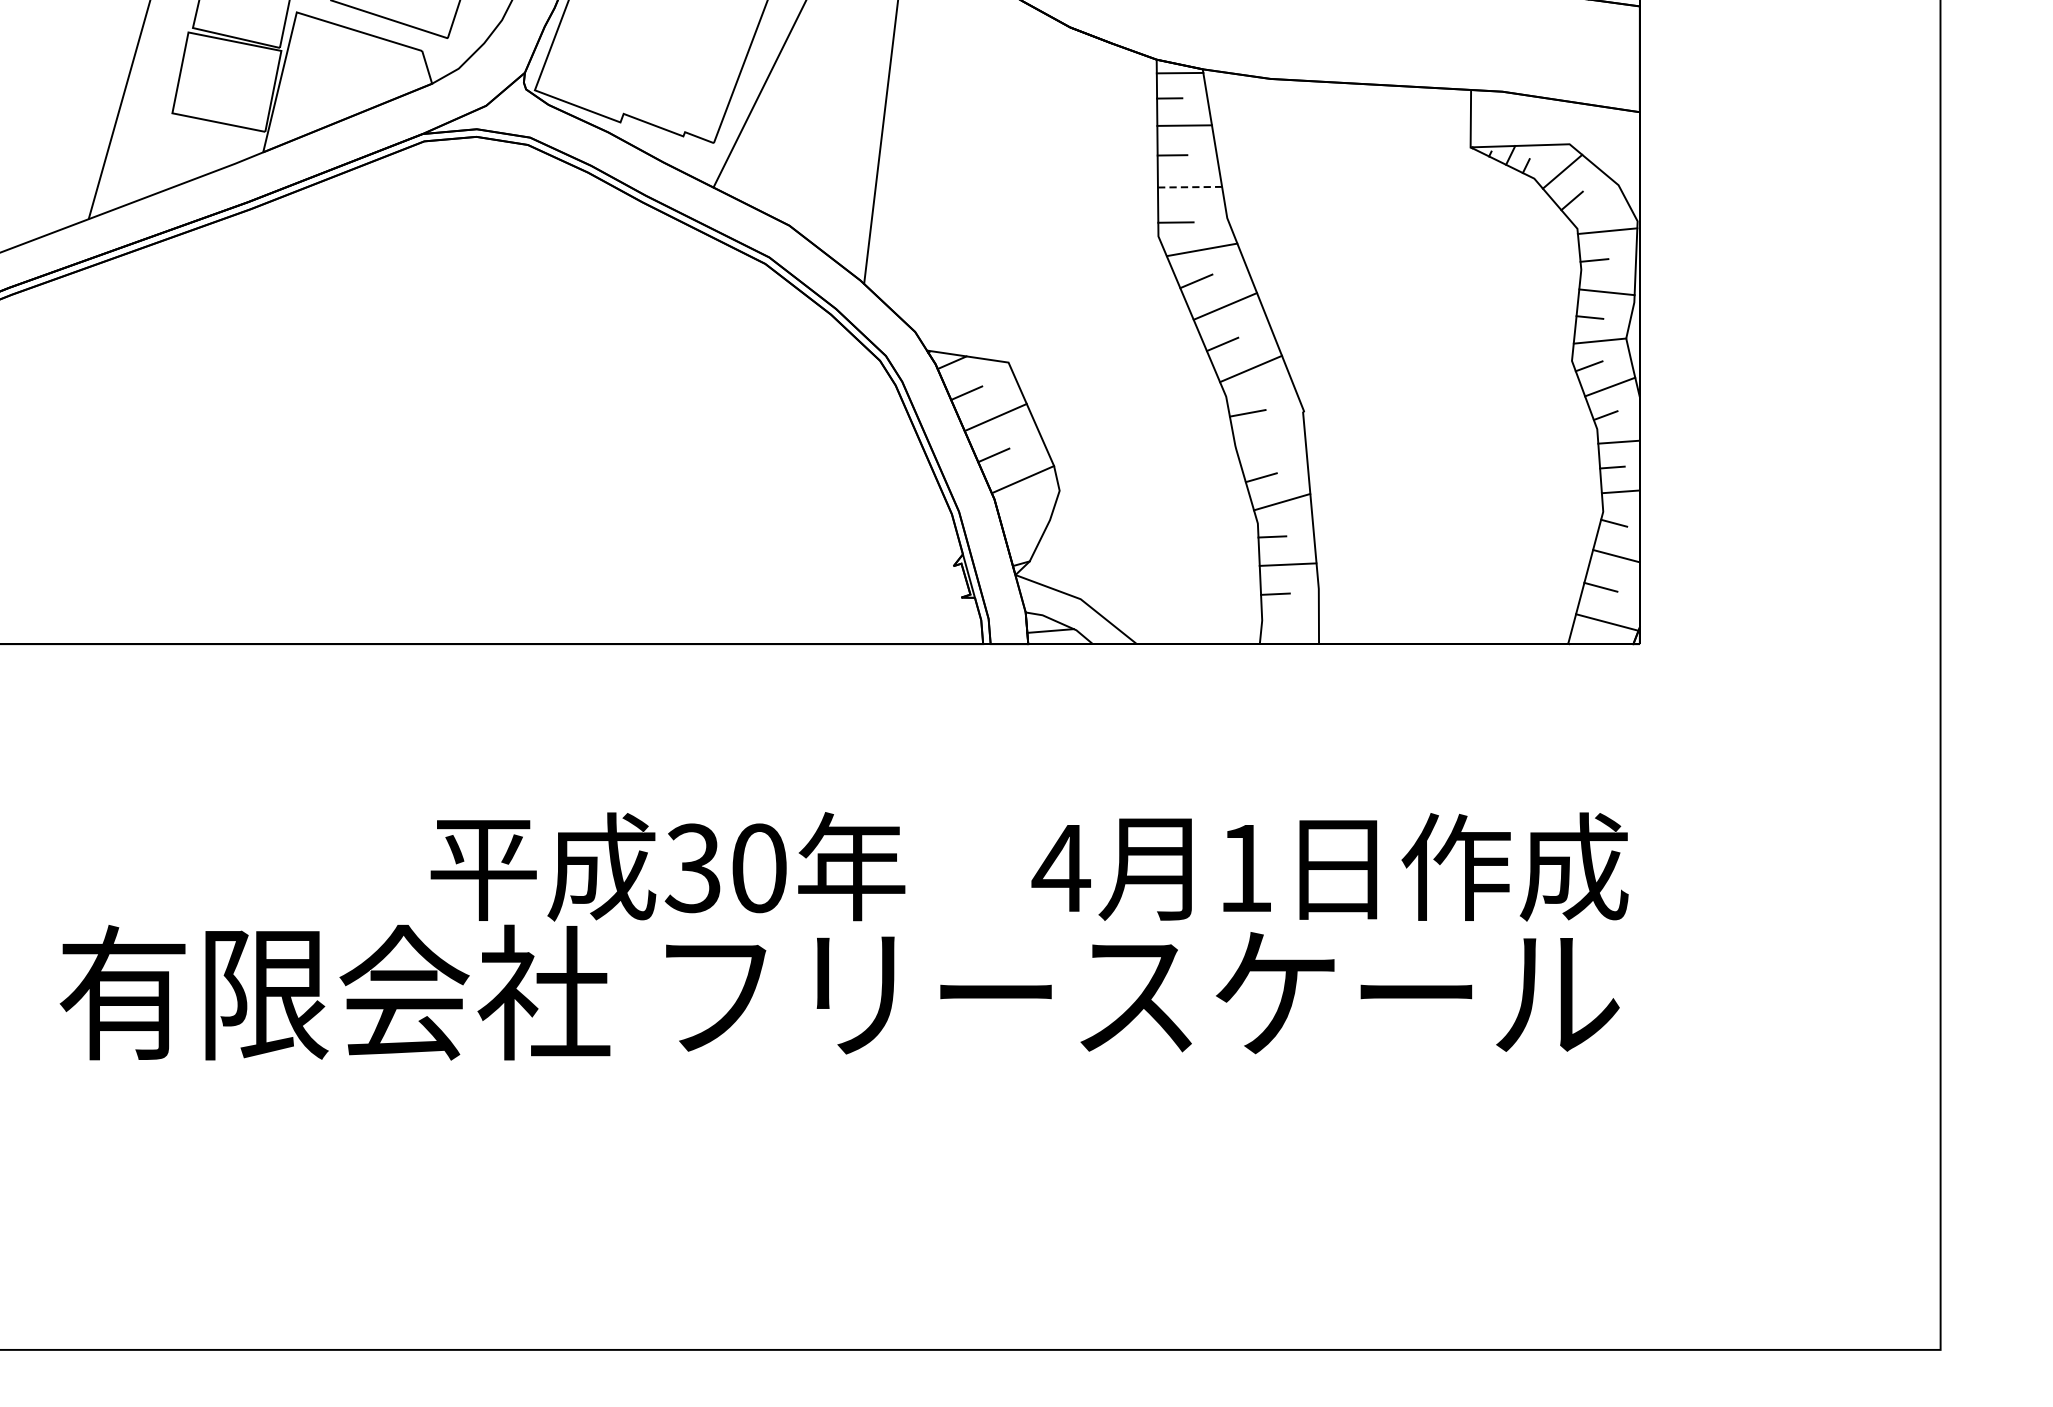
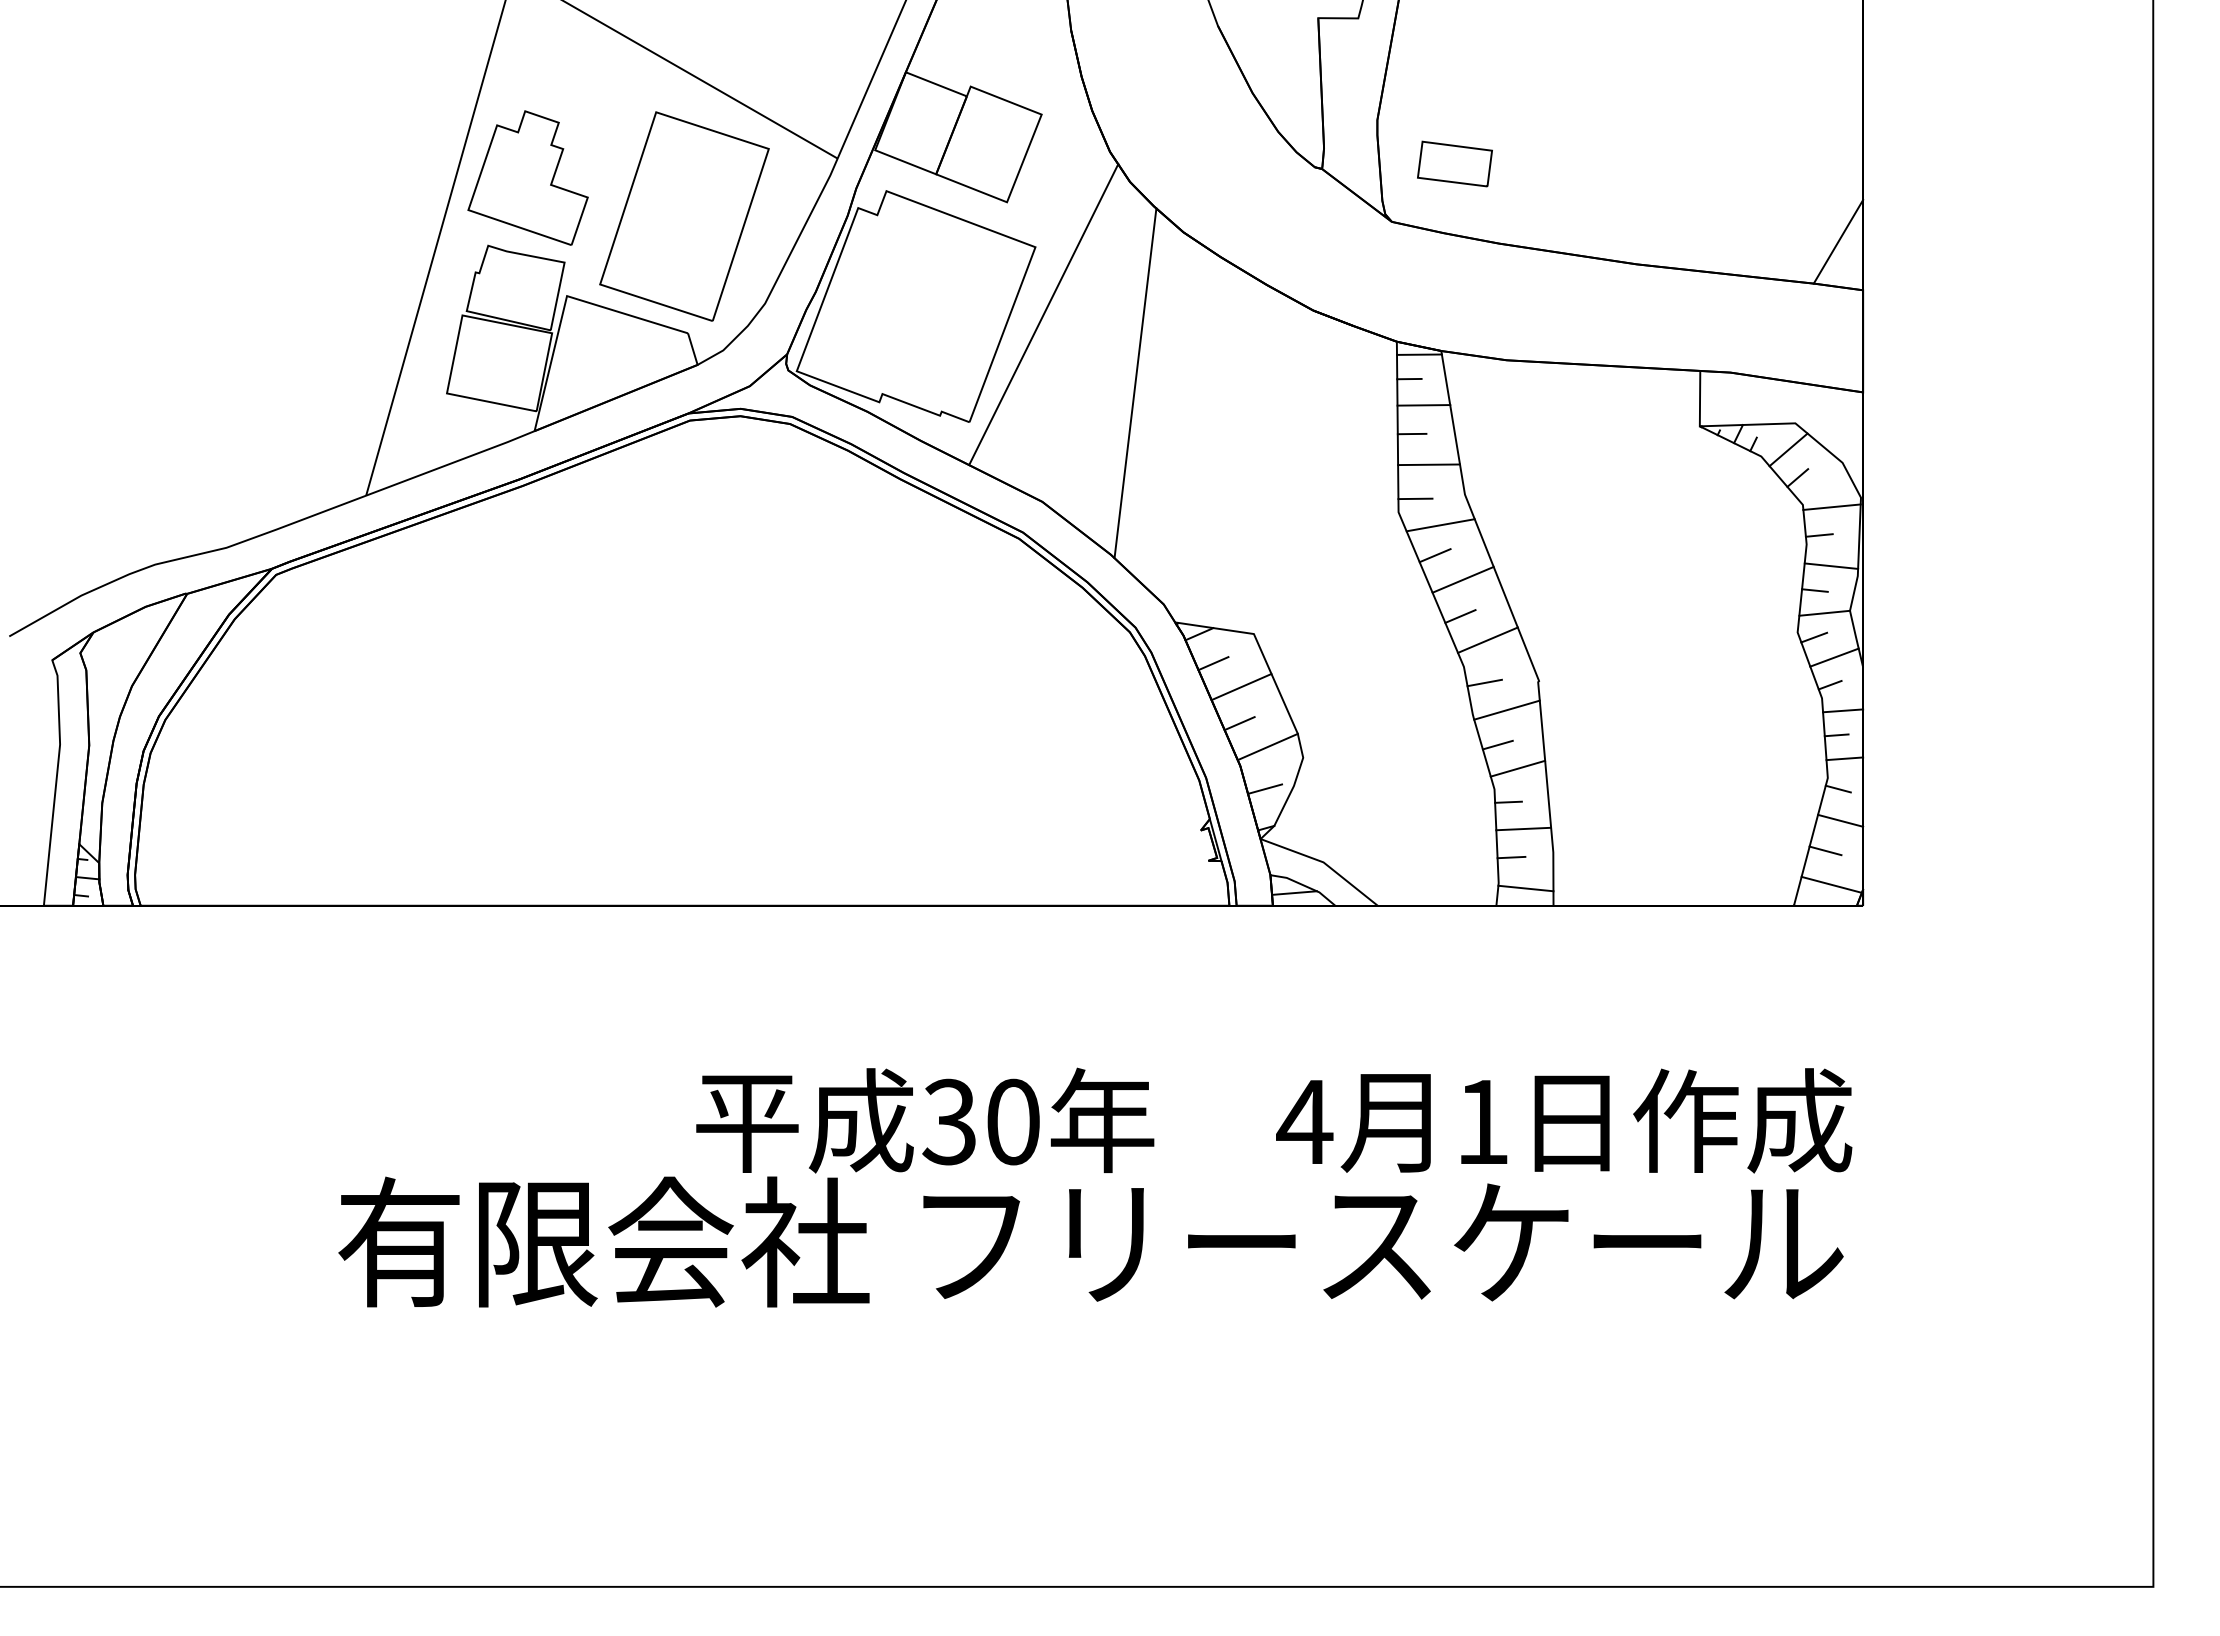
line: (1190, 186) -> (1429, 464), dashed -> solid
line: (1270, 440) -> (1506, 709), added
line: (1019, 522) -> (1264, 788), added
line: (1289, 626) -> (1525, 888), added

